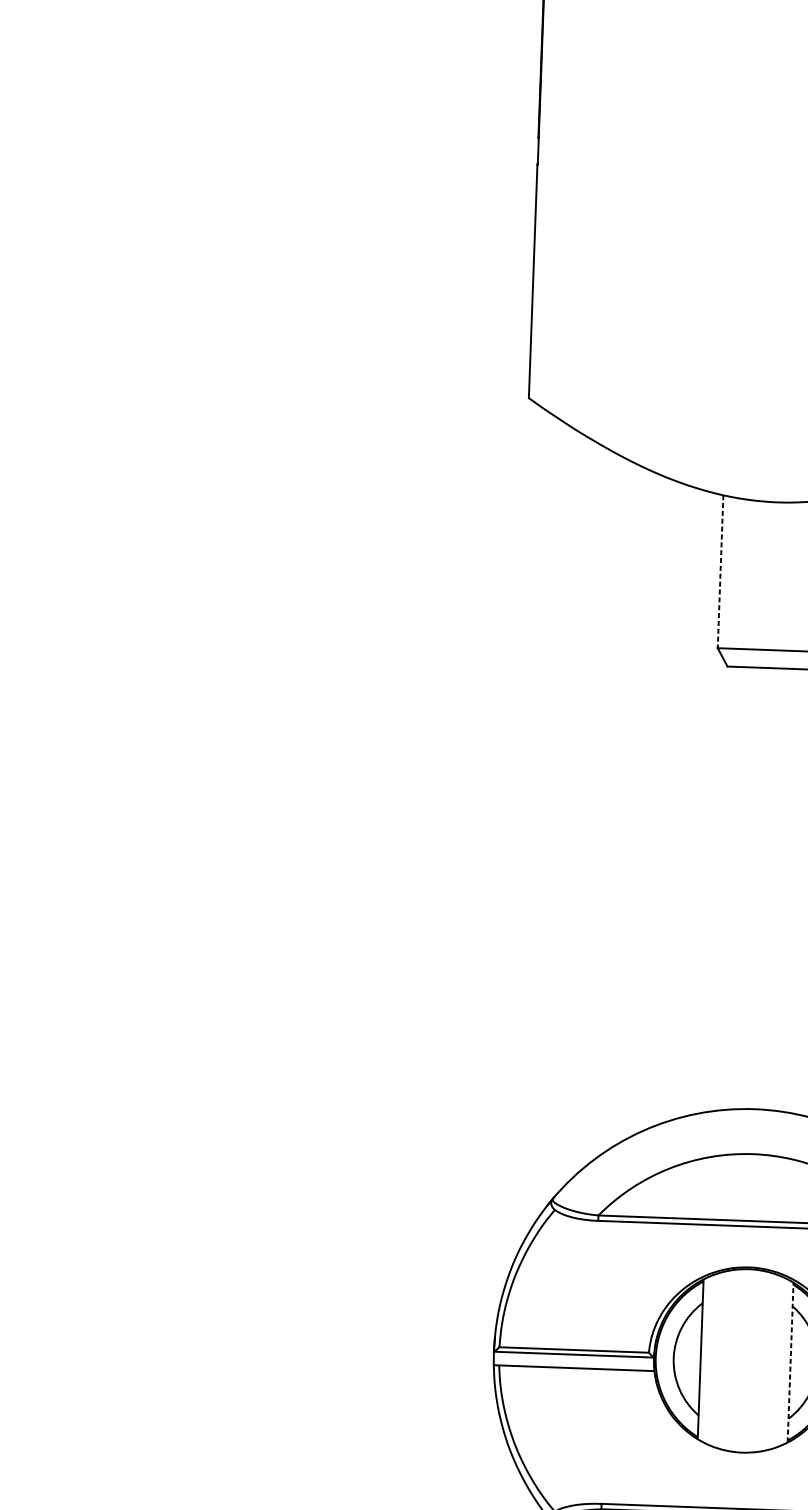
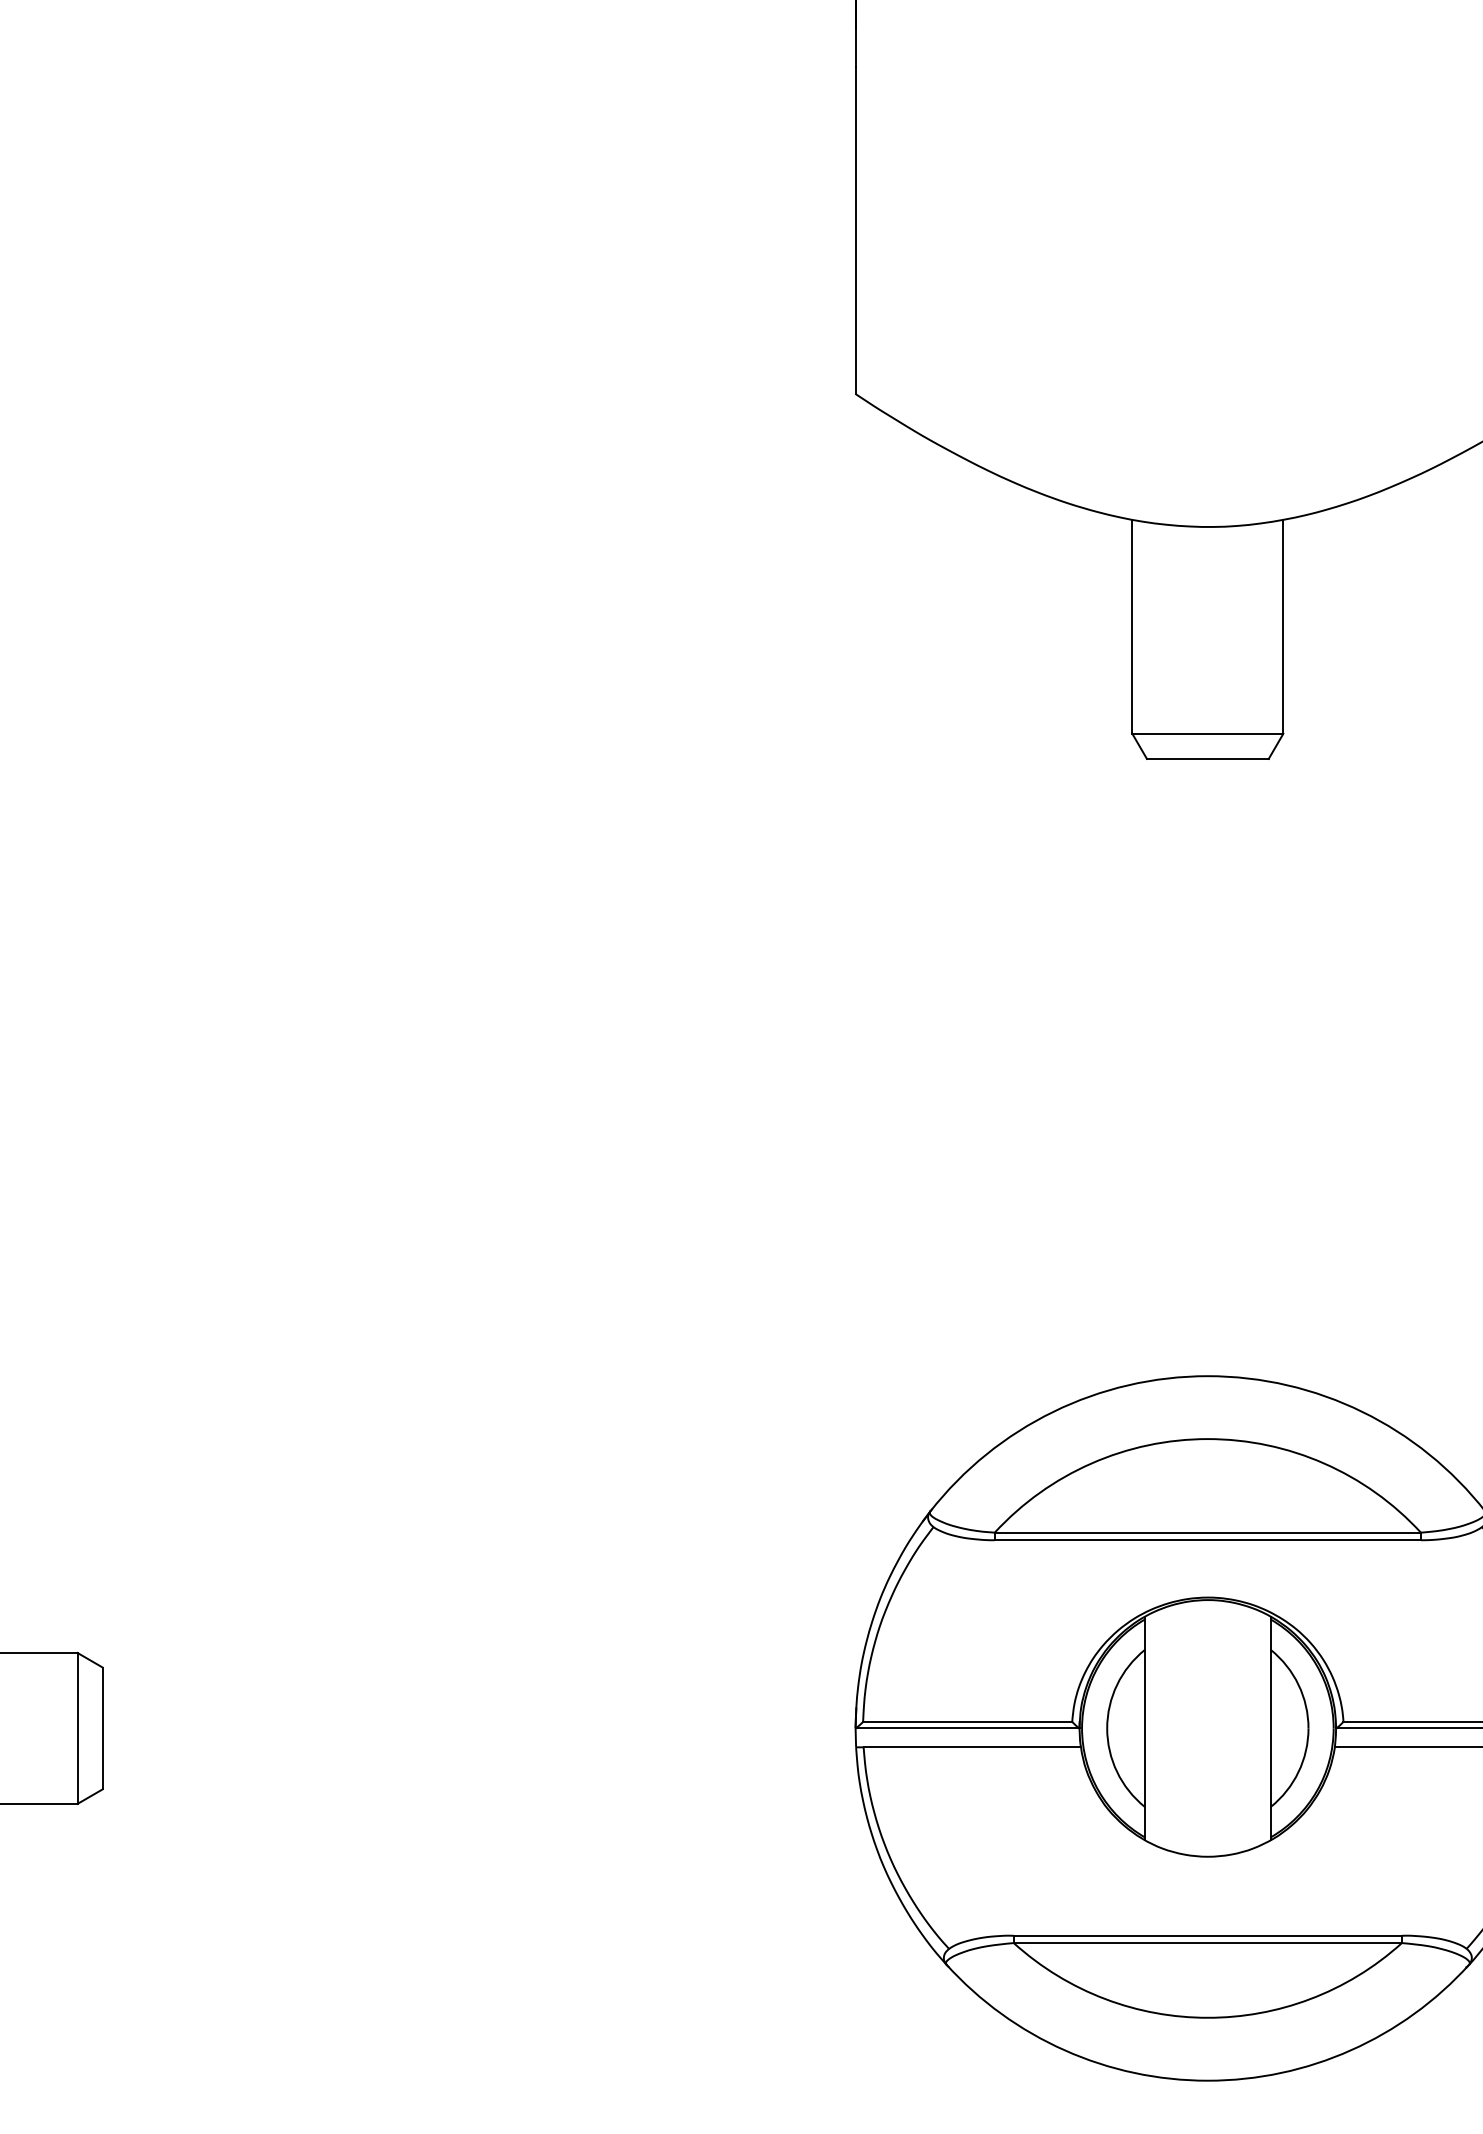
line: (720, 572) -> (1132, 627), dashed -> solid
line: (790, 1362) -> (1270, 1728), dashed -> solid

